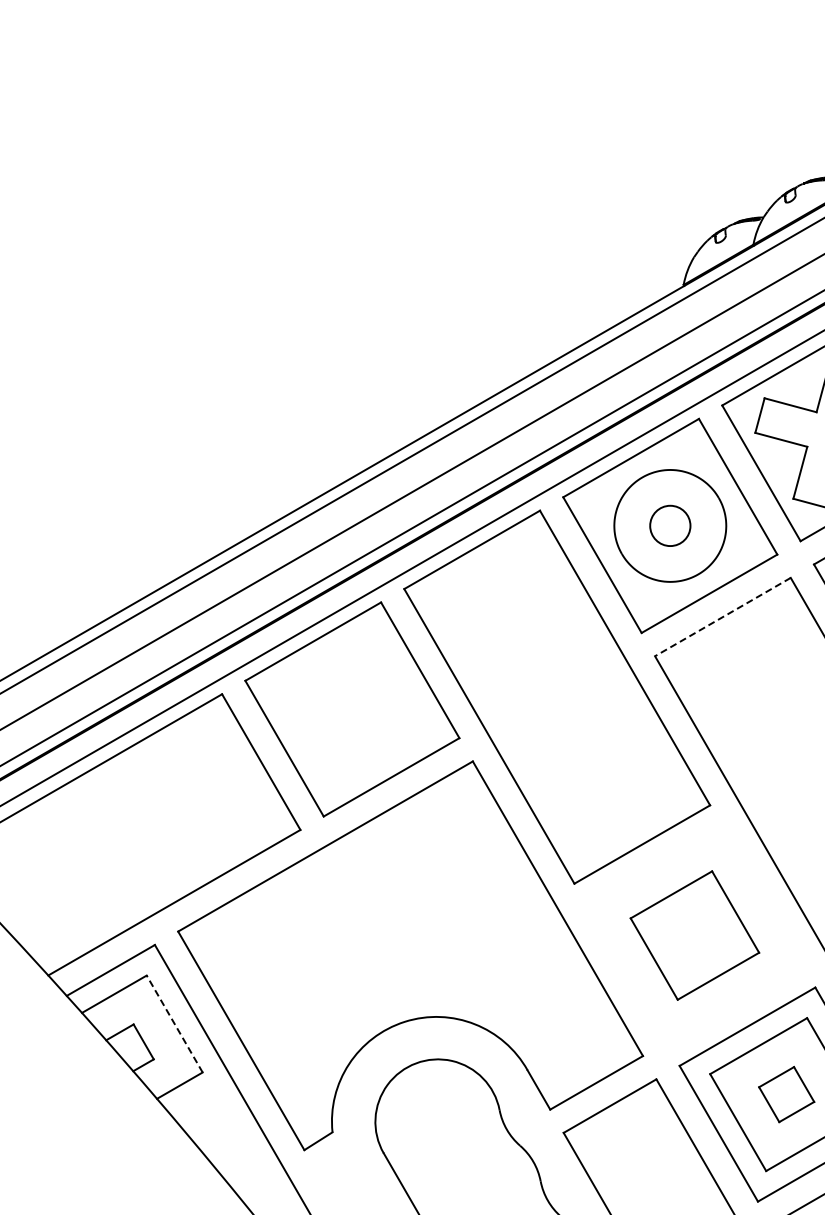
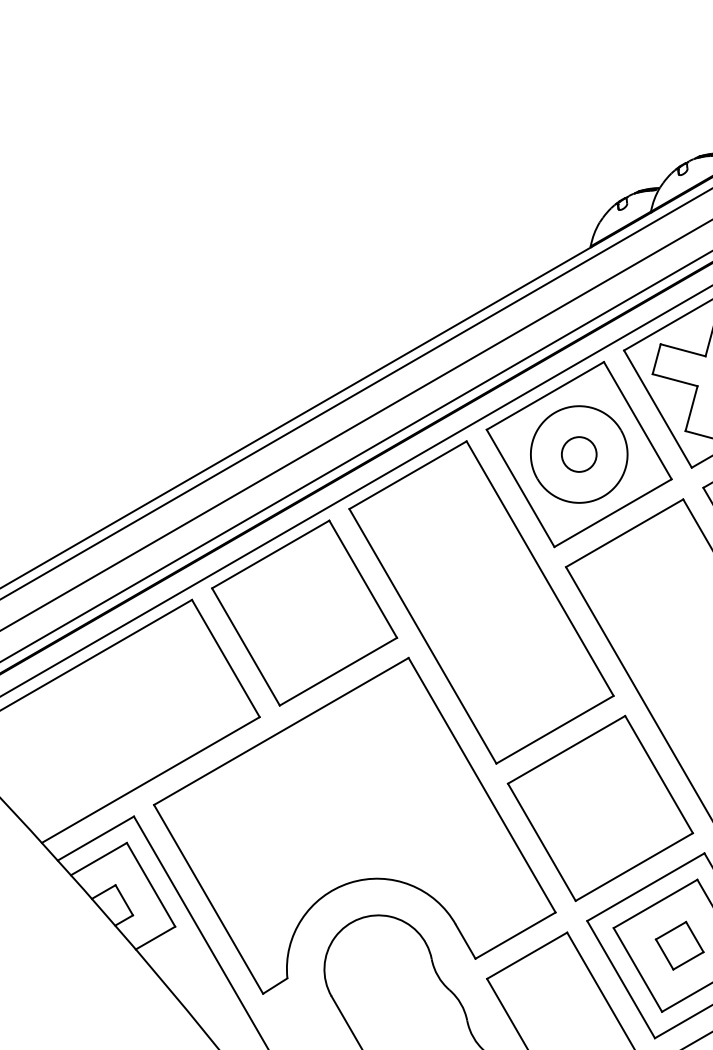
line: (722, 617) -> (624, 533), dashed -> solid
part: (694, 935) -> (600, 808), size x1.67
line: (174, 1024) -> (150, 885), dashed -> solid

